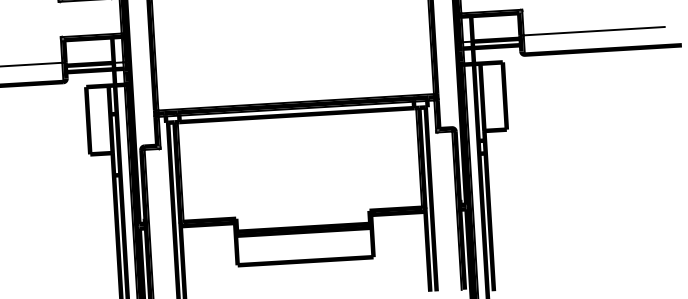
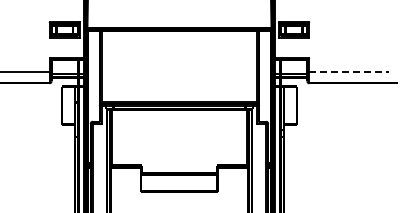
line: (594, 31) -> (349, 72), solid -> dashed

